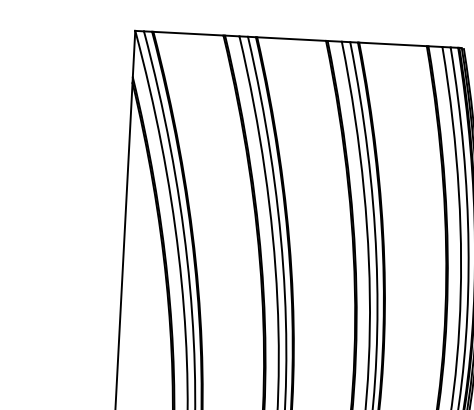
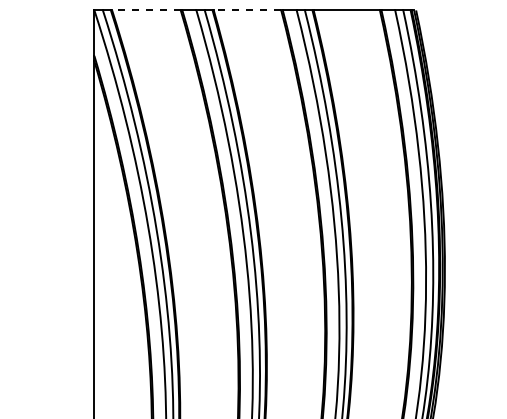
line: (187, 33) -> (145, 10), solid -> dashed
line: (291, 39) -> (247, 10), solid -> dashed

